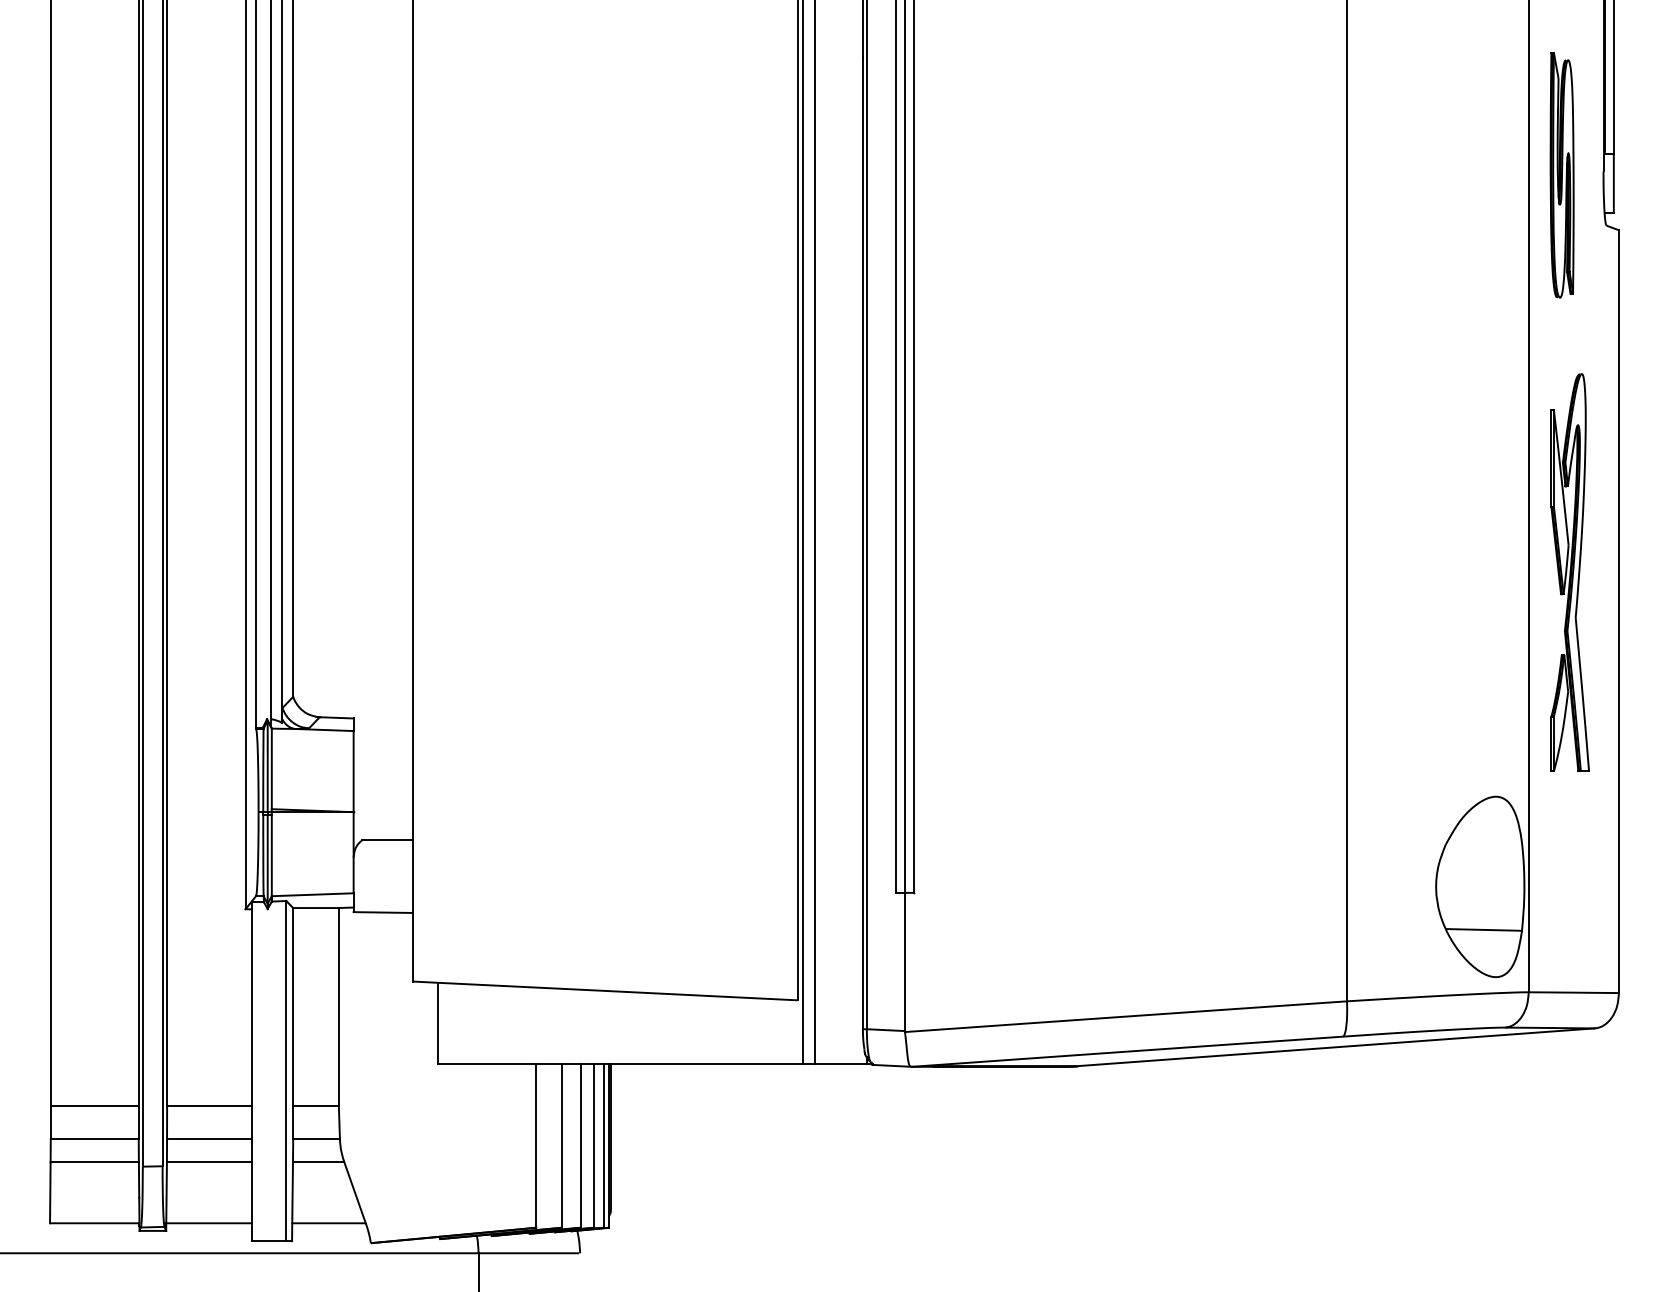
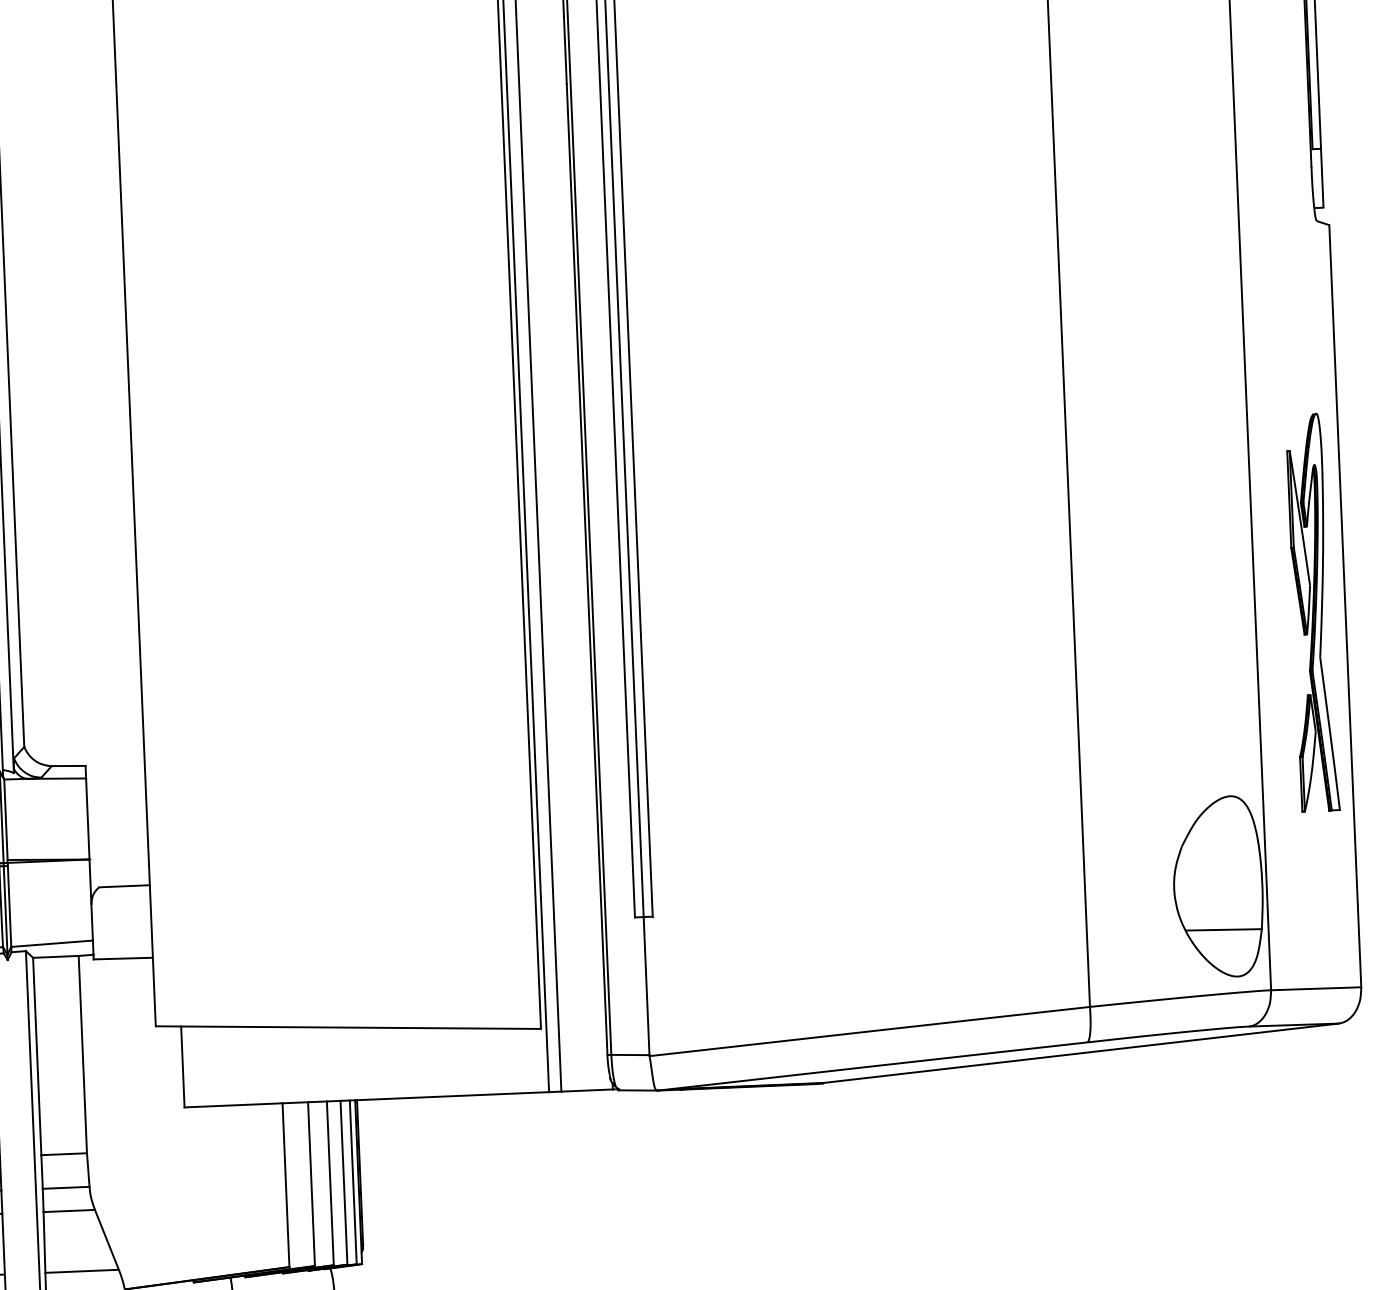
part: (1561, 175) -> (1269, 172), removed
part: (1569, 572) -> (1312, 612), moved

